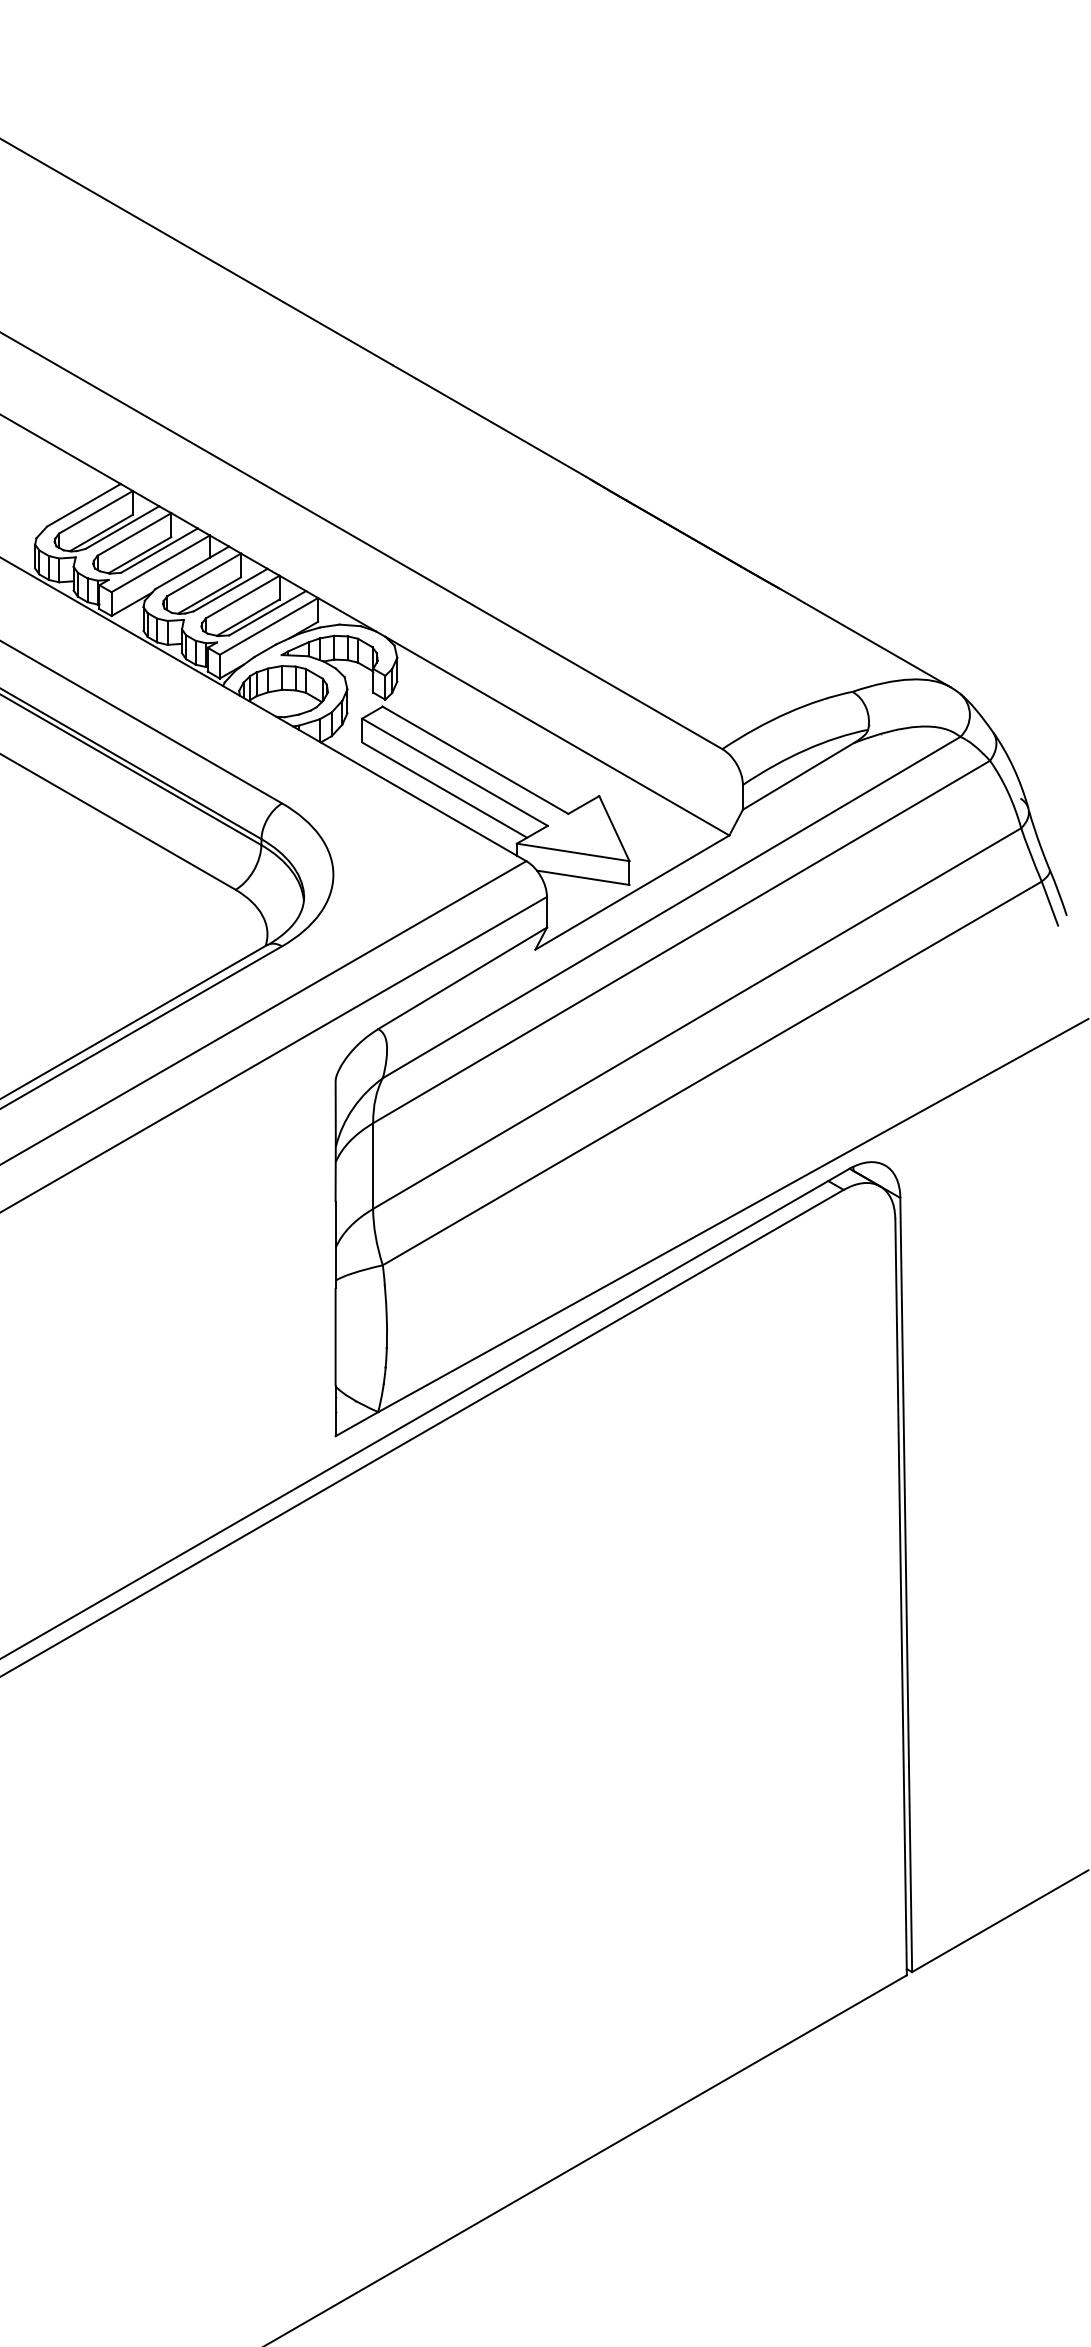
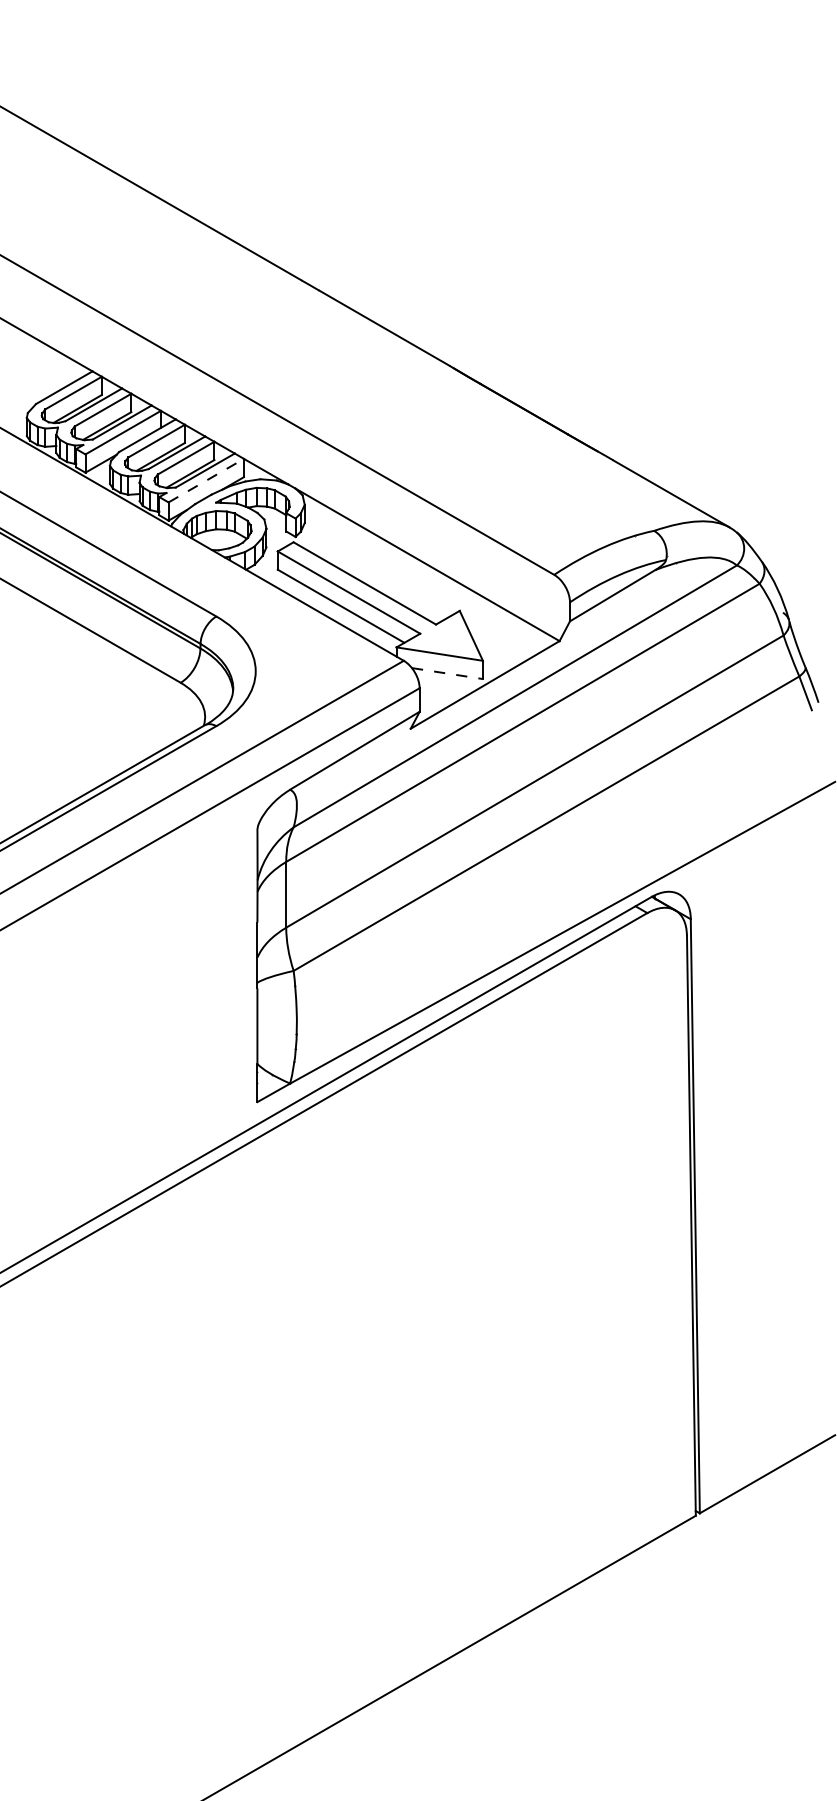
line: (268, 626) -> (205, 480), solid -> dashed
line: (583, 877) -> (447, 673), solid -> dashed

